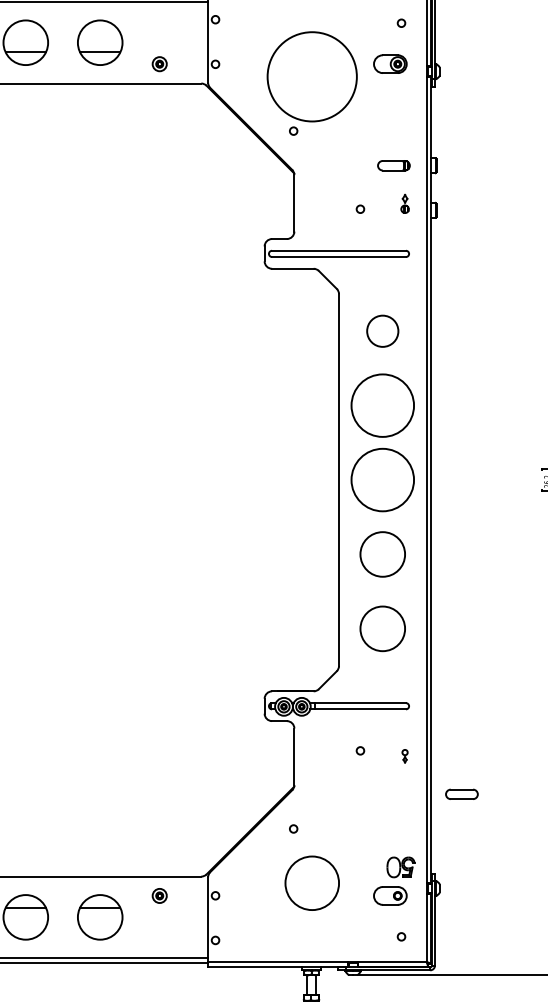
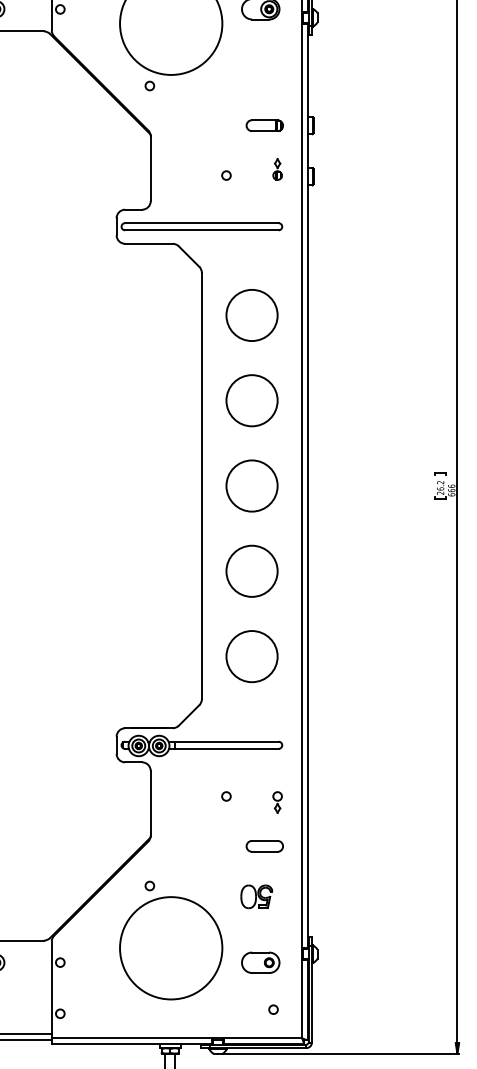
circle: (382, 330) -> (251, 314), size x1.43
circle: (382, 405) -> (251, 400), size x0.71
circle: (382, 479) -> (251, 485), size x0.71
part: (404, 756) -> (276, 802), size x1.43
part: (461, 793) -> (264, 845), moved
part: (400, 867) -> (256, 896), moved
circle: (311, 882) -> (170, 947), size x1.67

